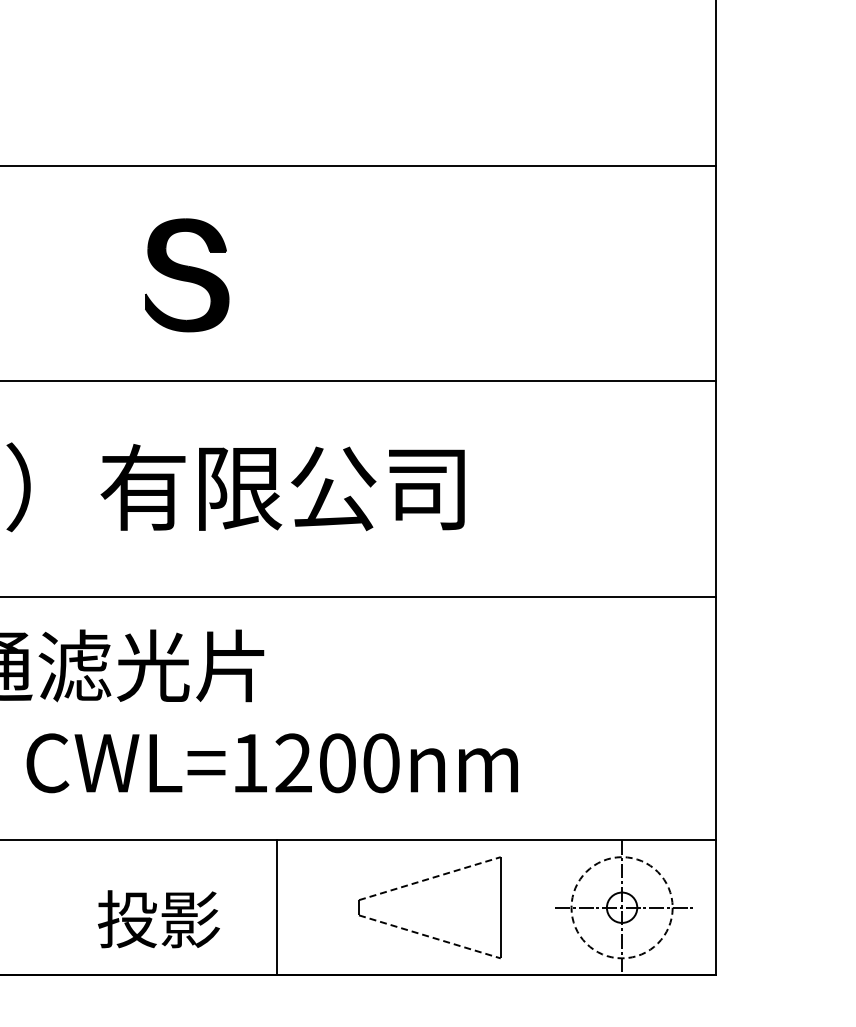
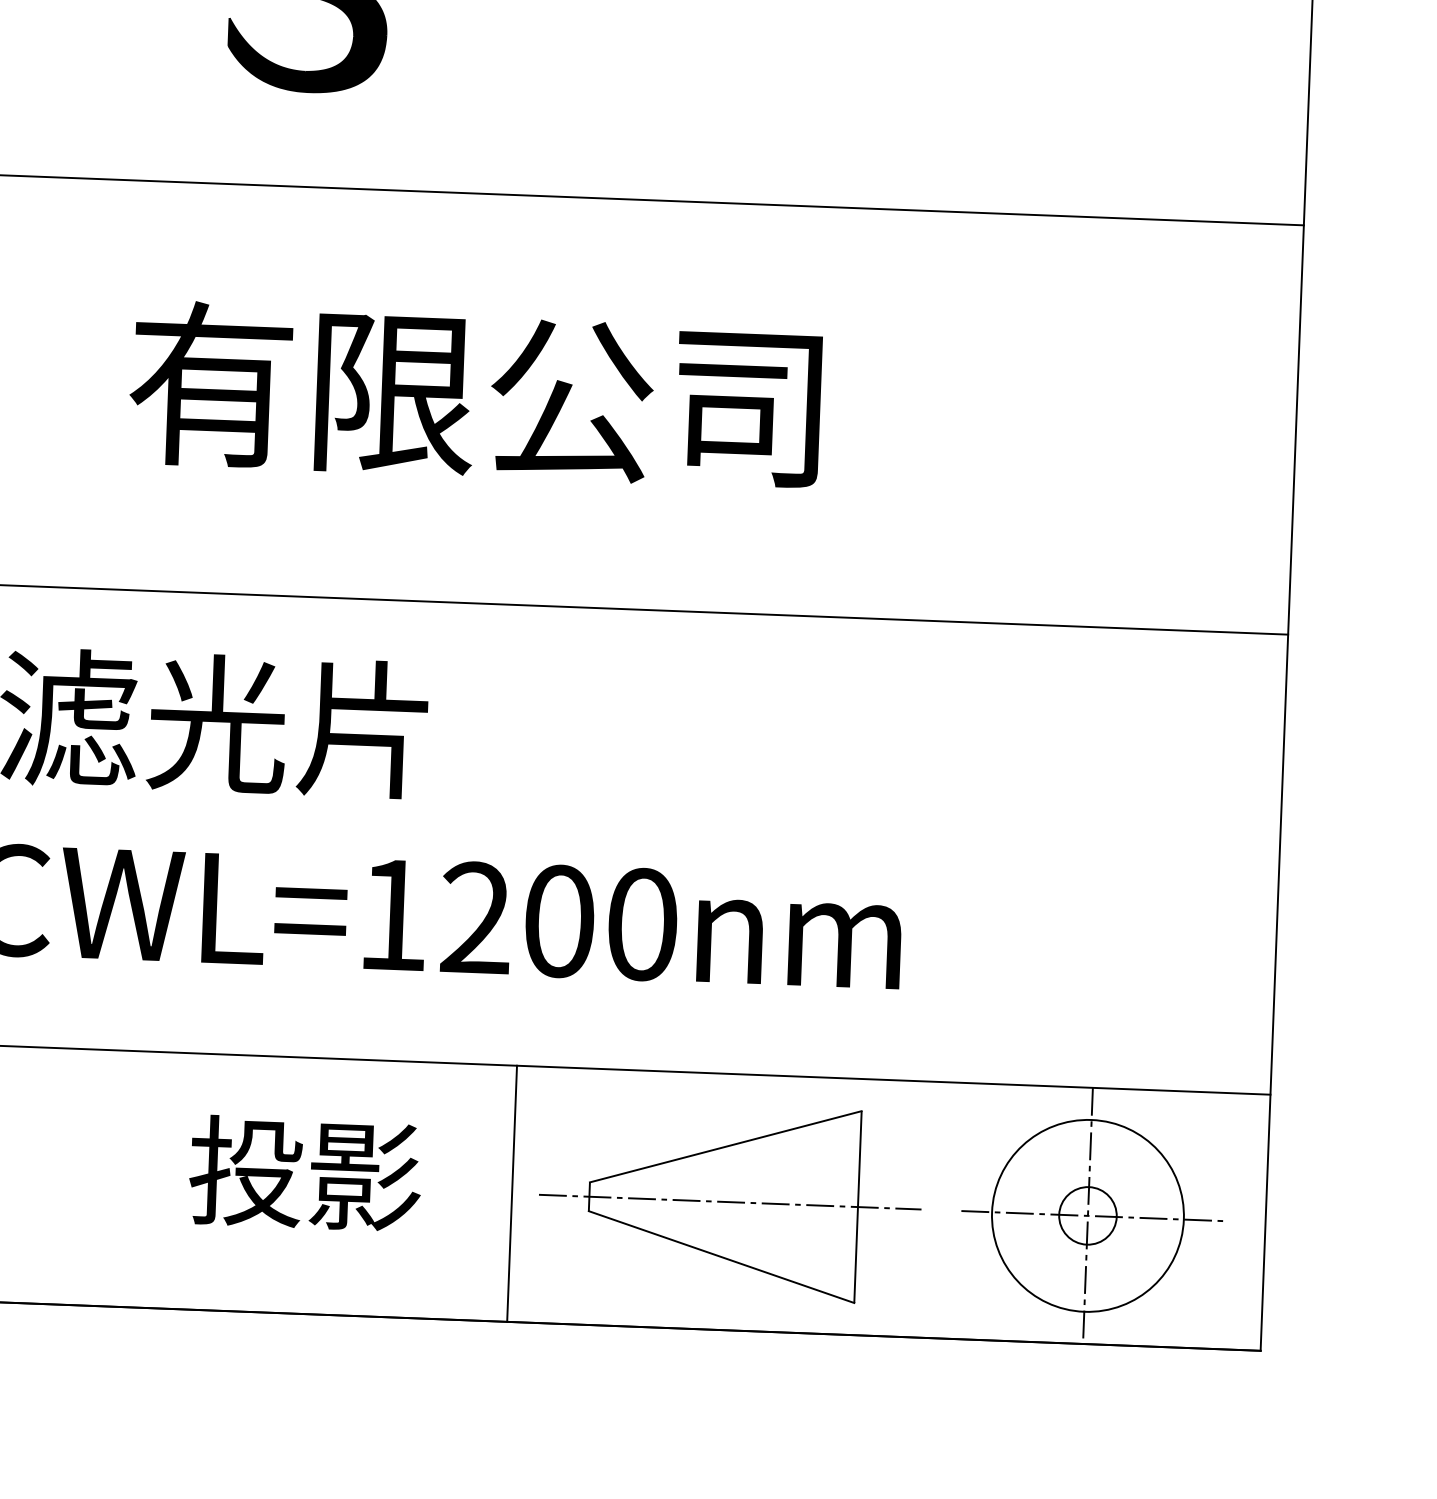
line: (430, 878) -> (726, 1146), dashed -> solid
line: (277, 907) -> (512, 1193), moved
line: (433, 907) -> (730, 1201), added
circle: (621, 907) -> (1086, 1215), dashed -> solid
text: (158, 919) -> (304, 1173), moved
line: (430, 937) -> (722, 1258), dashed -> solid

